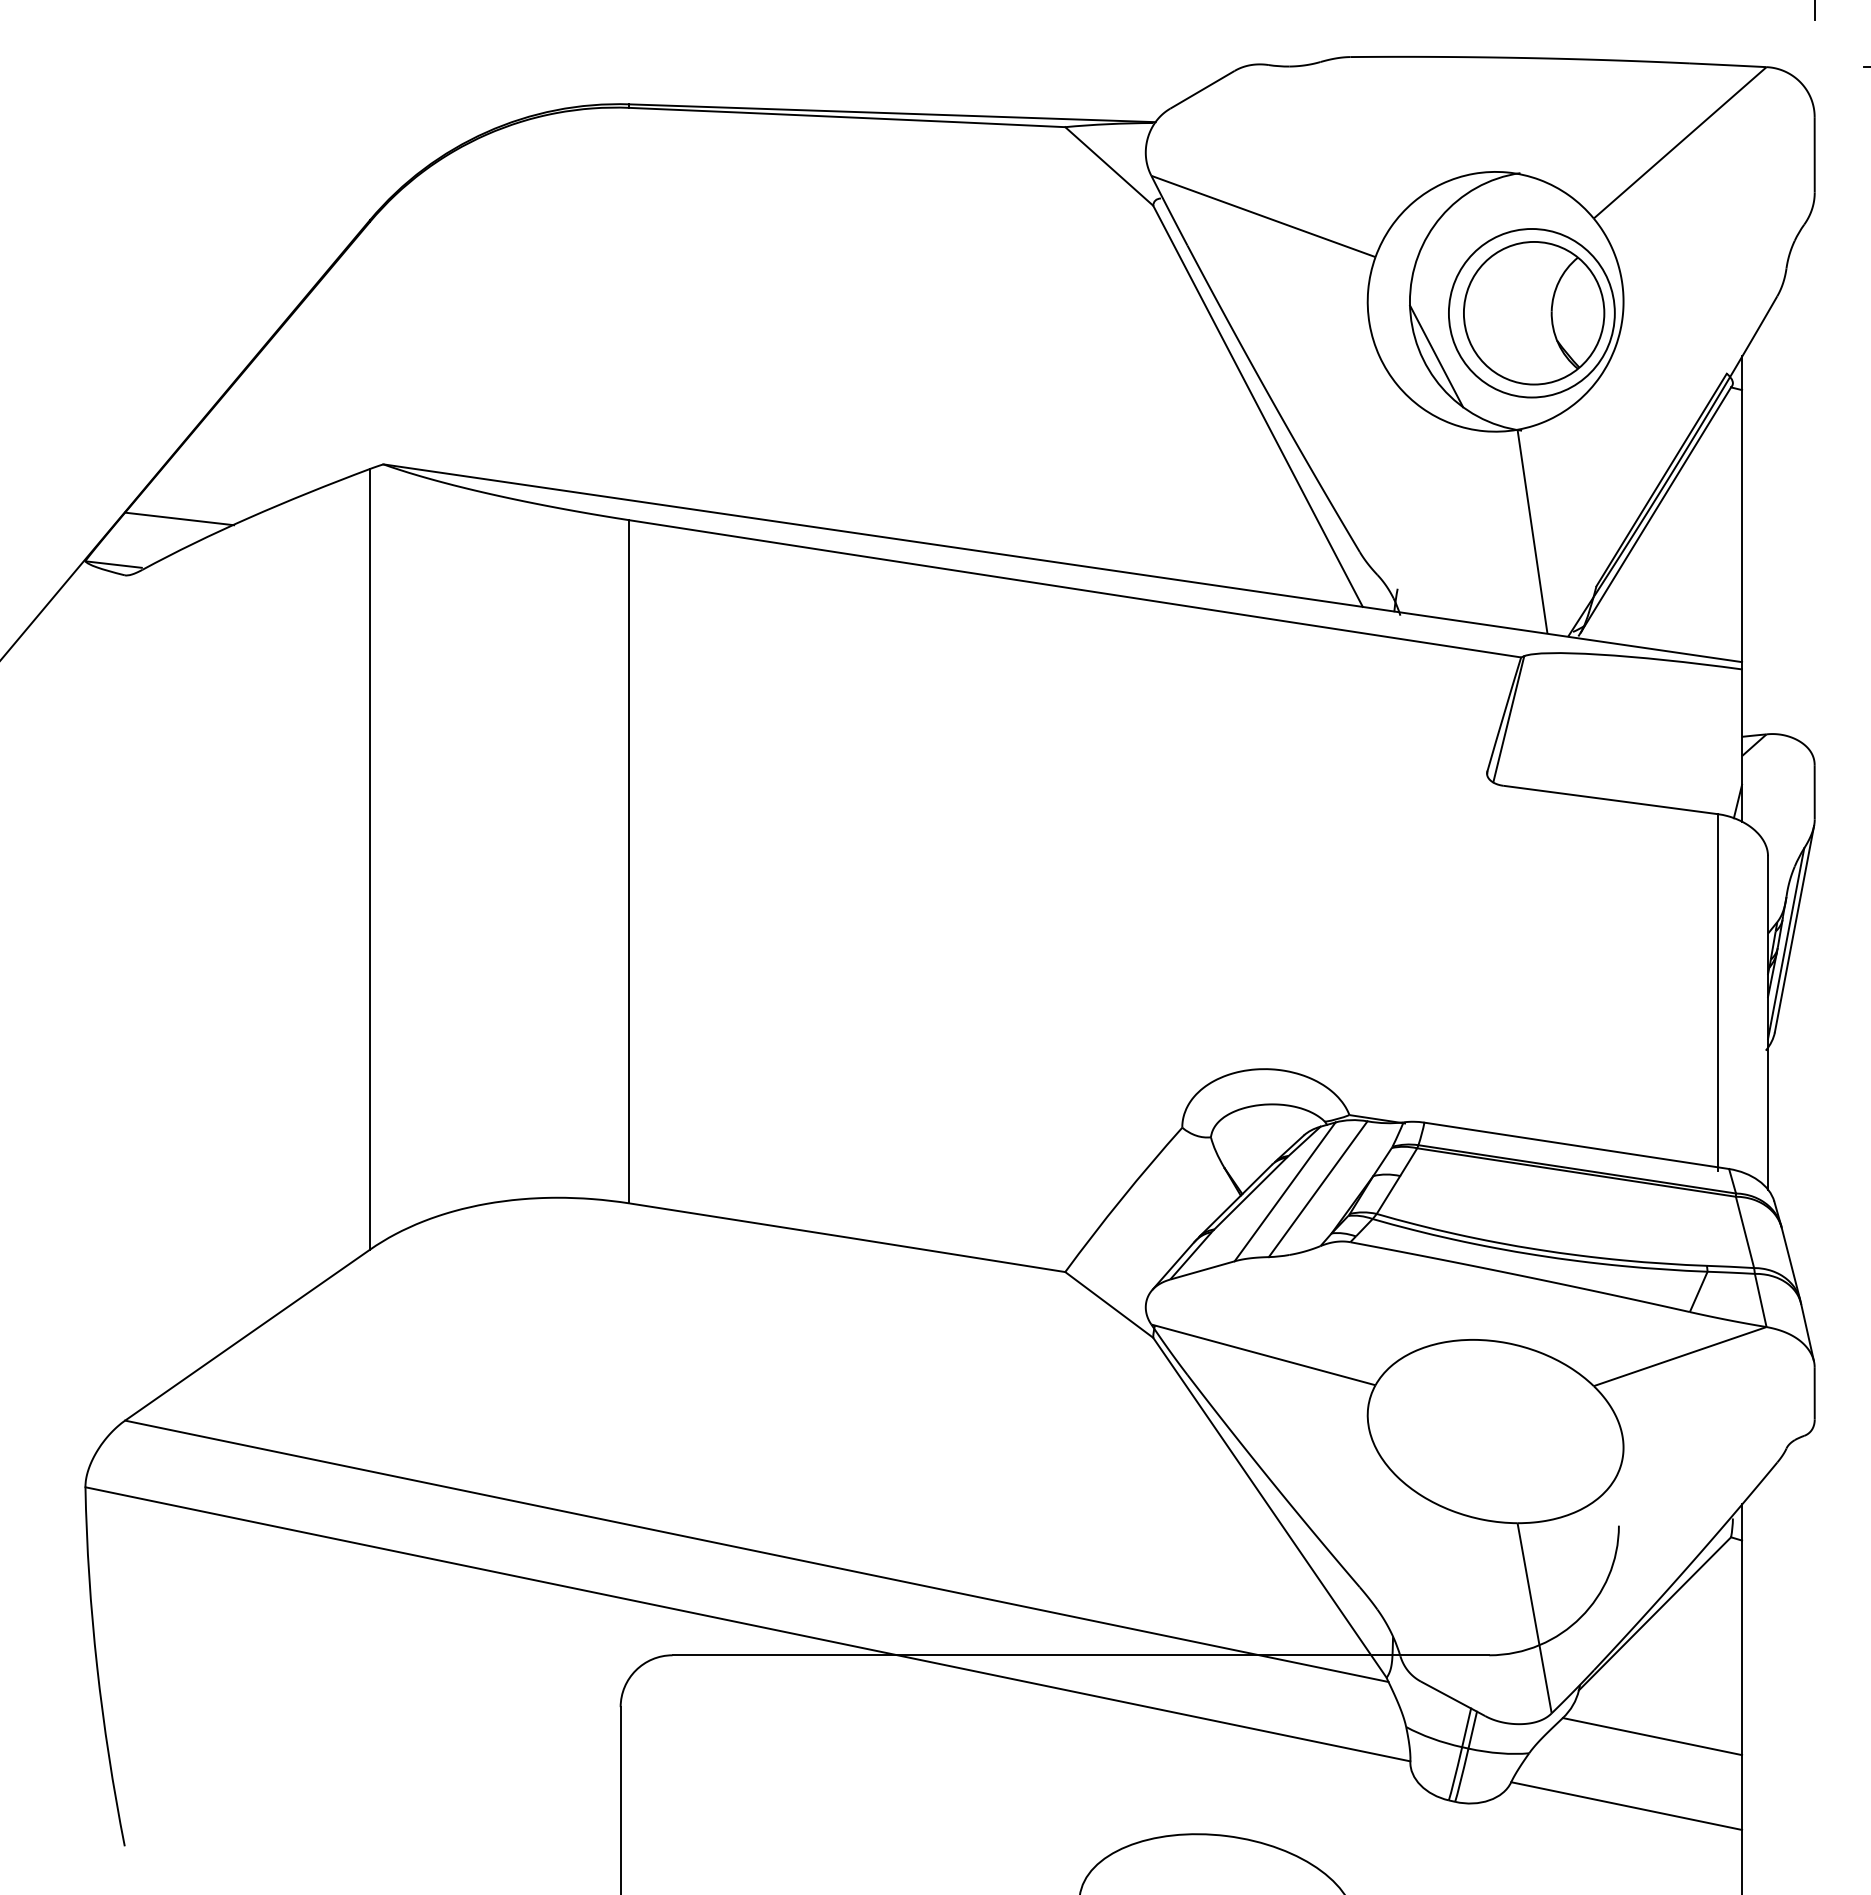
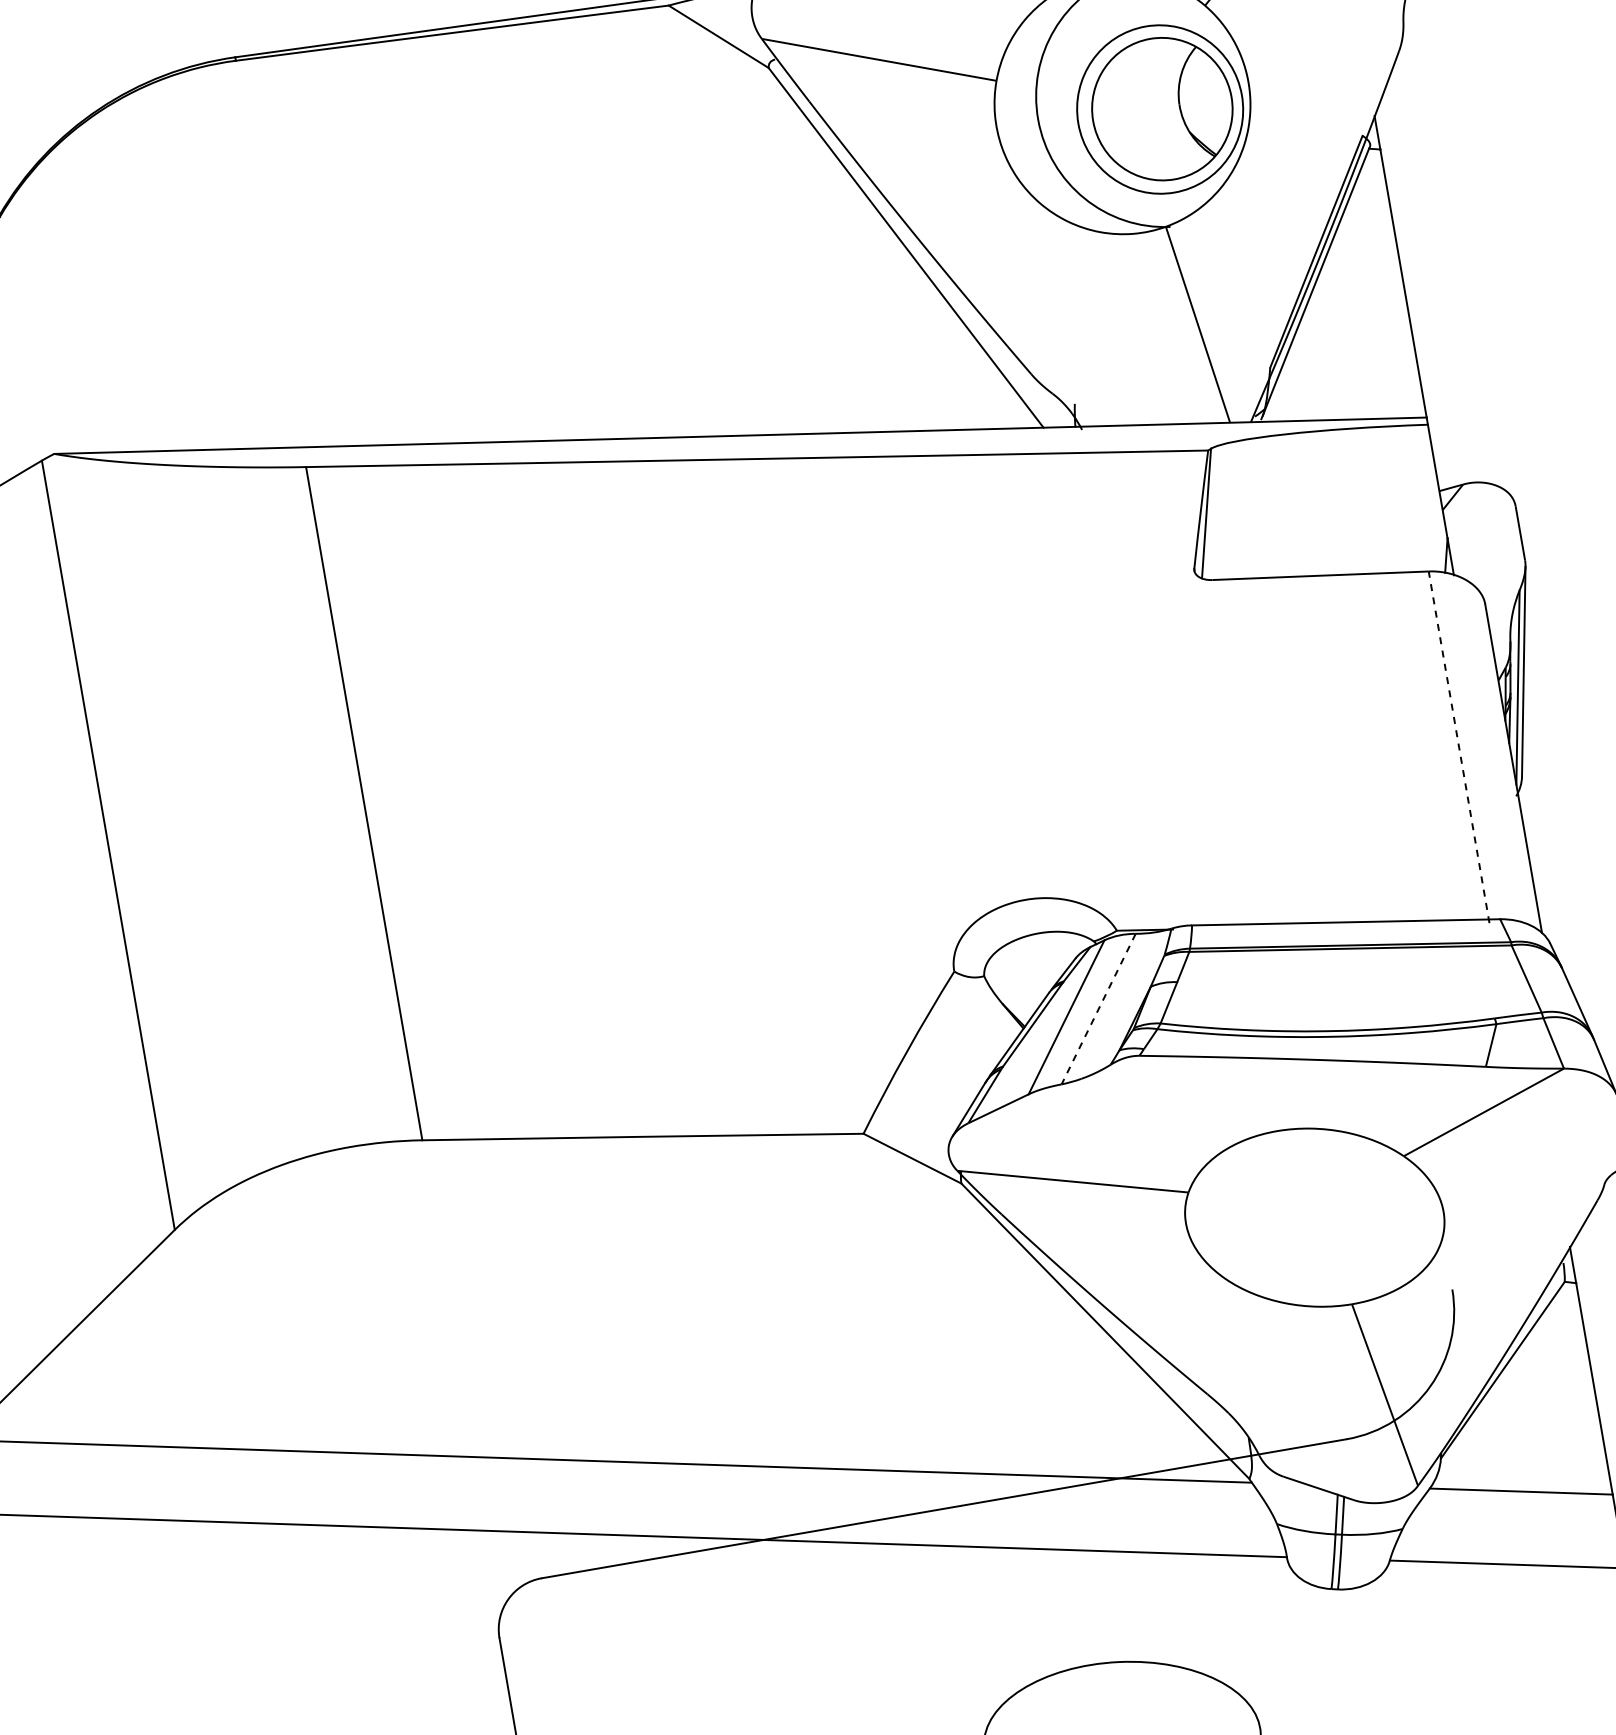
line: (1436, 356) -> (1073, 168), removed
line: (1717, 992) -> (1458, 747), solid -> dashed
line: (1318, 1189) -> (1099, 1009), solid -> dashed

